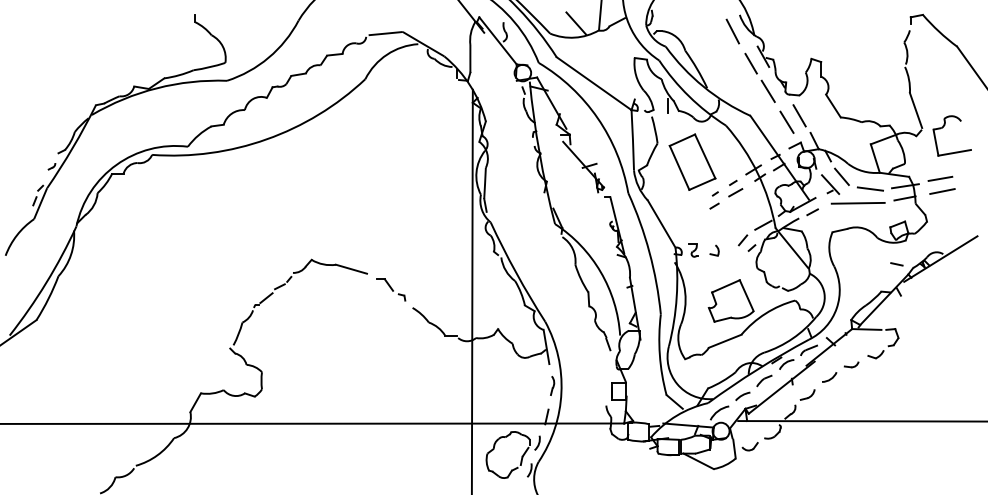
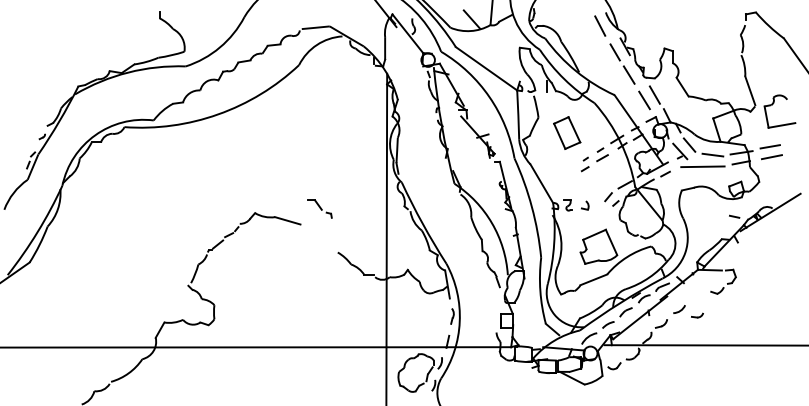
part: (692, 161) -> (567, 132), size x0.7
part: (391, 289) -> (320, 208), moved
part: (851, 364) -> (697, 315), moved

